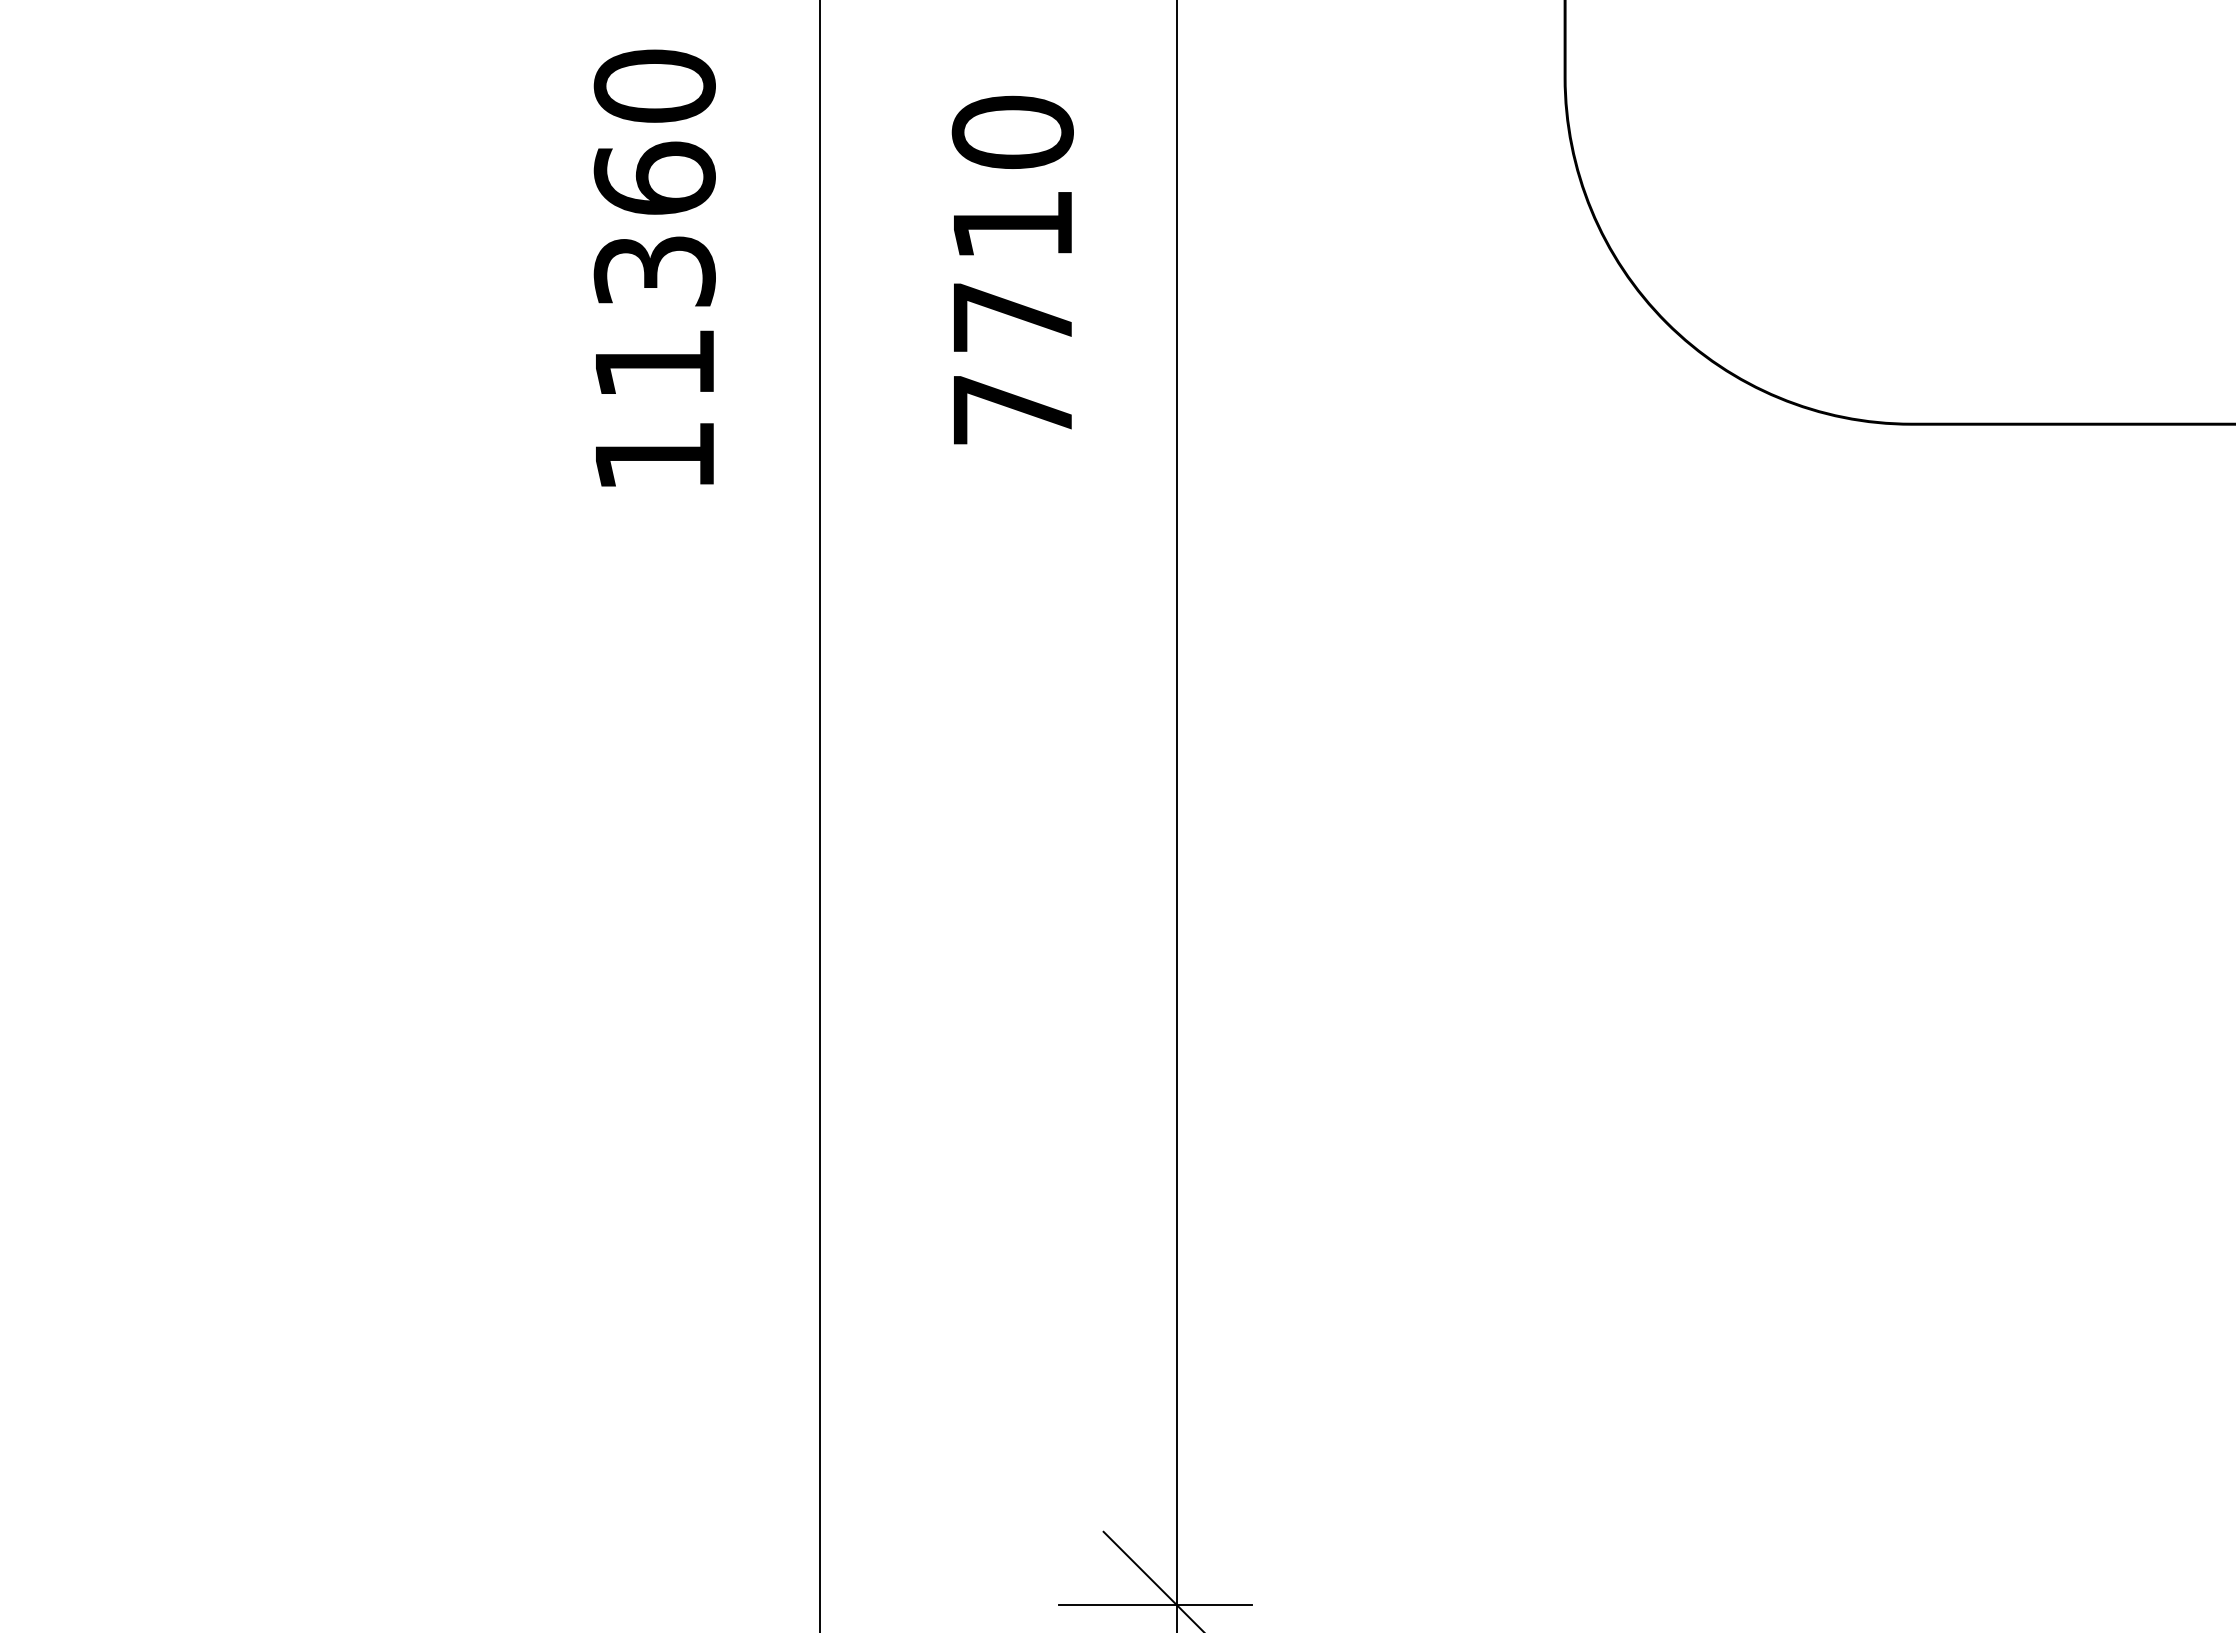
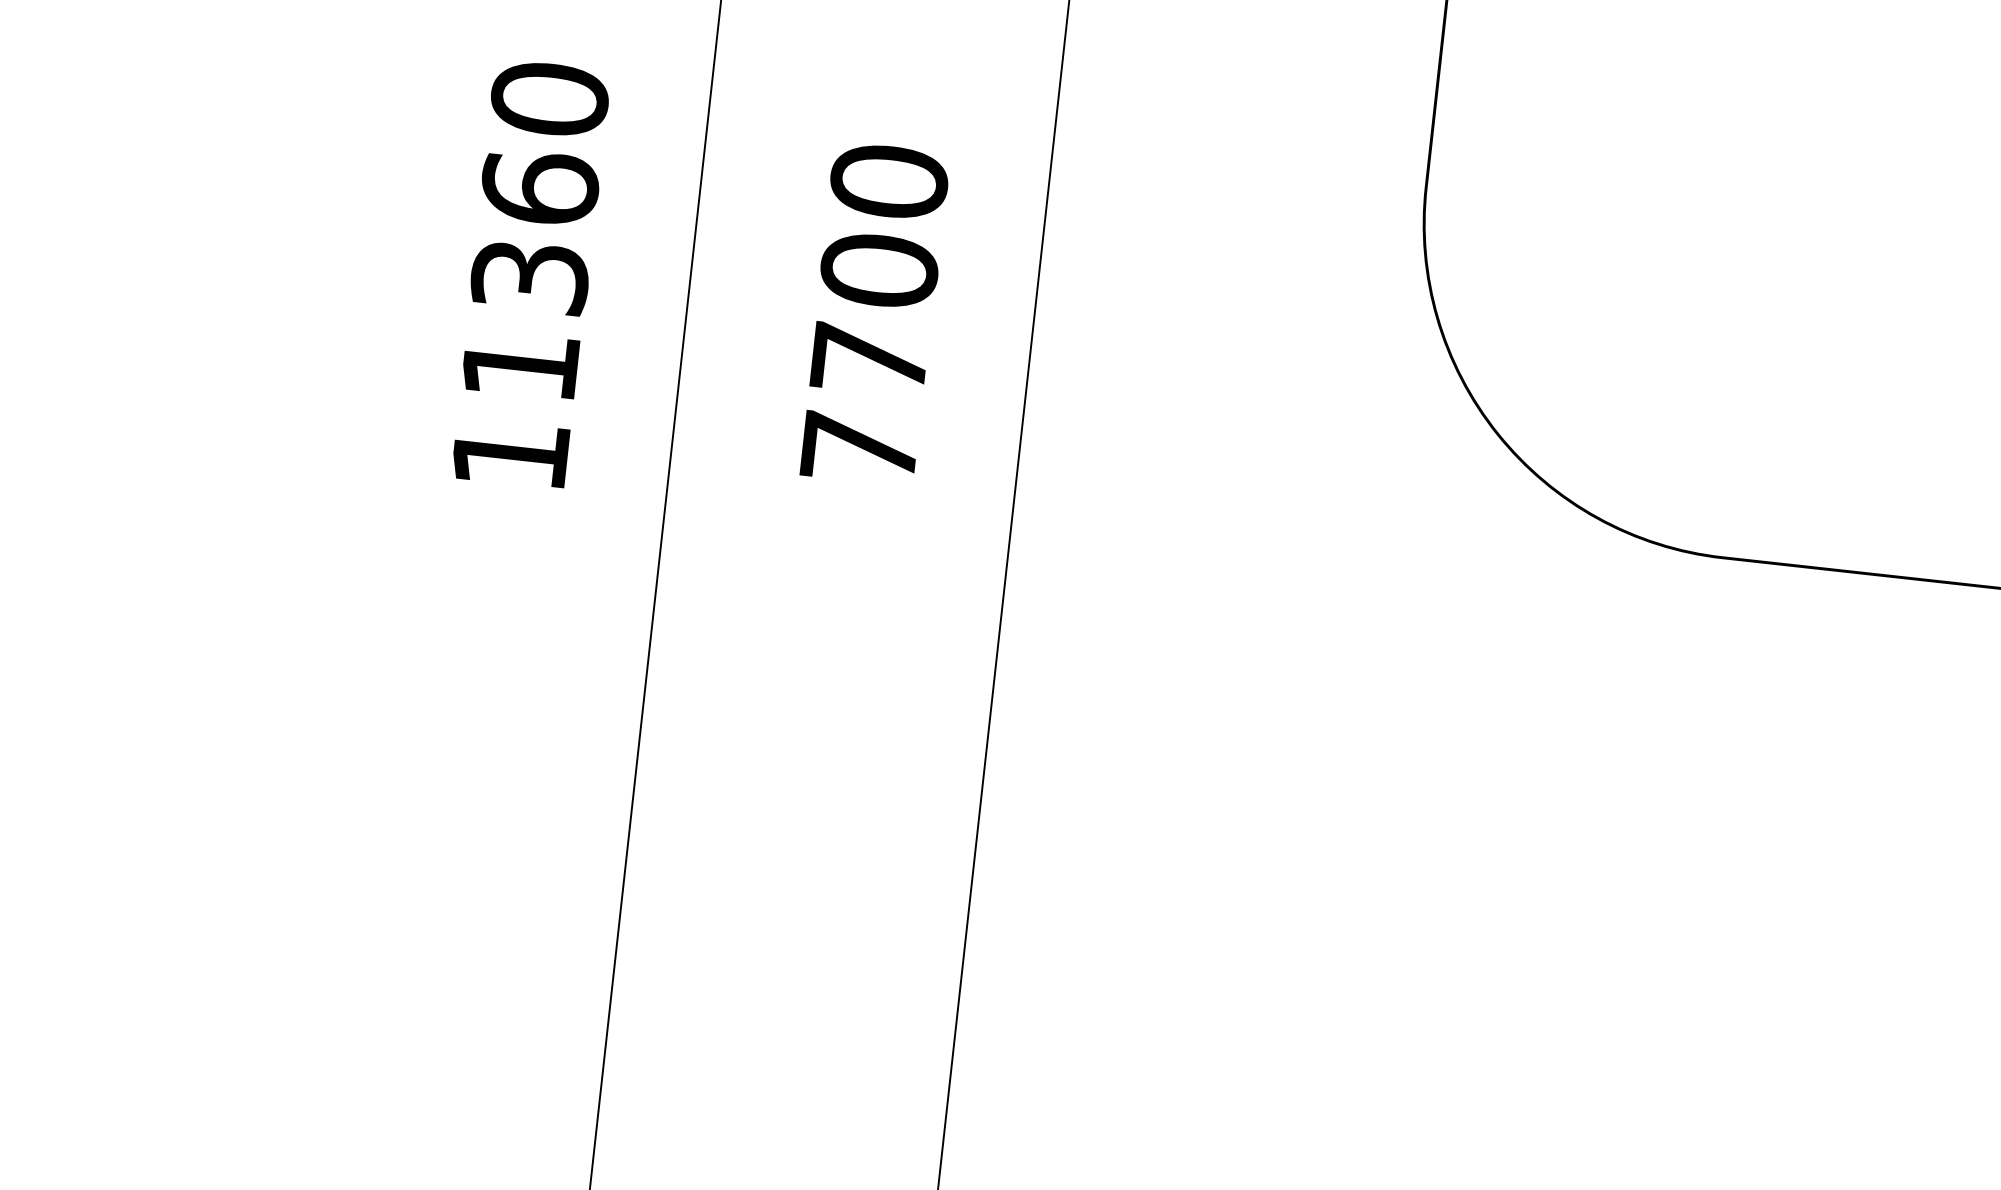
text: (1012, 224) -> (879, 270), 7710 -> 7700

